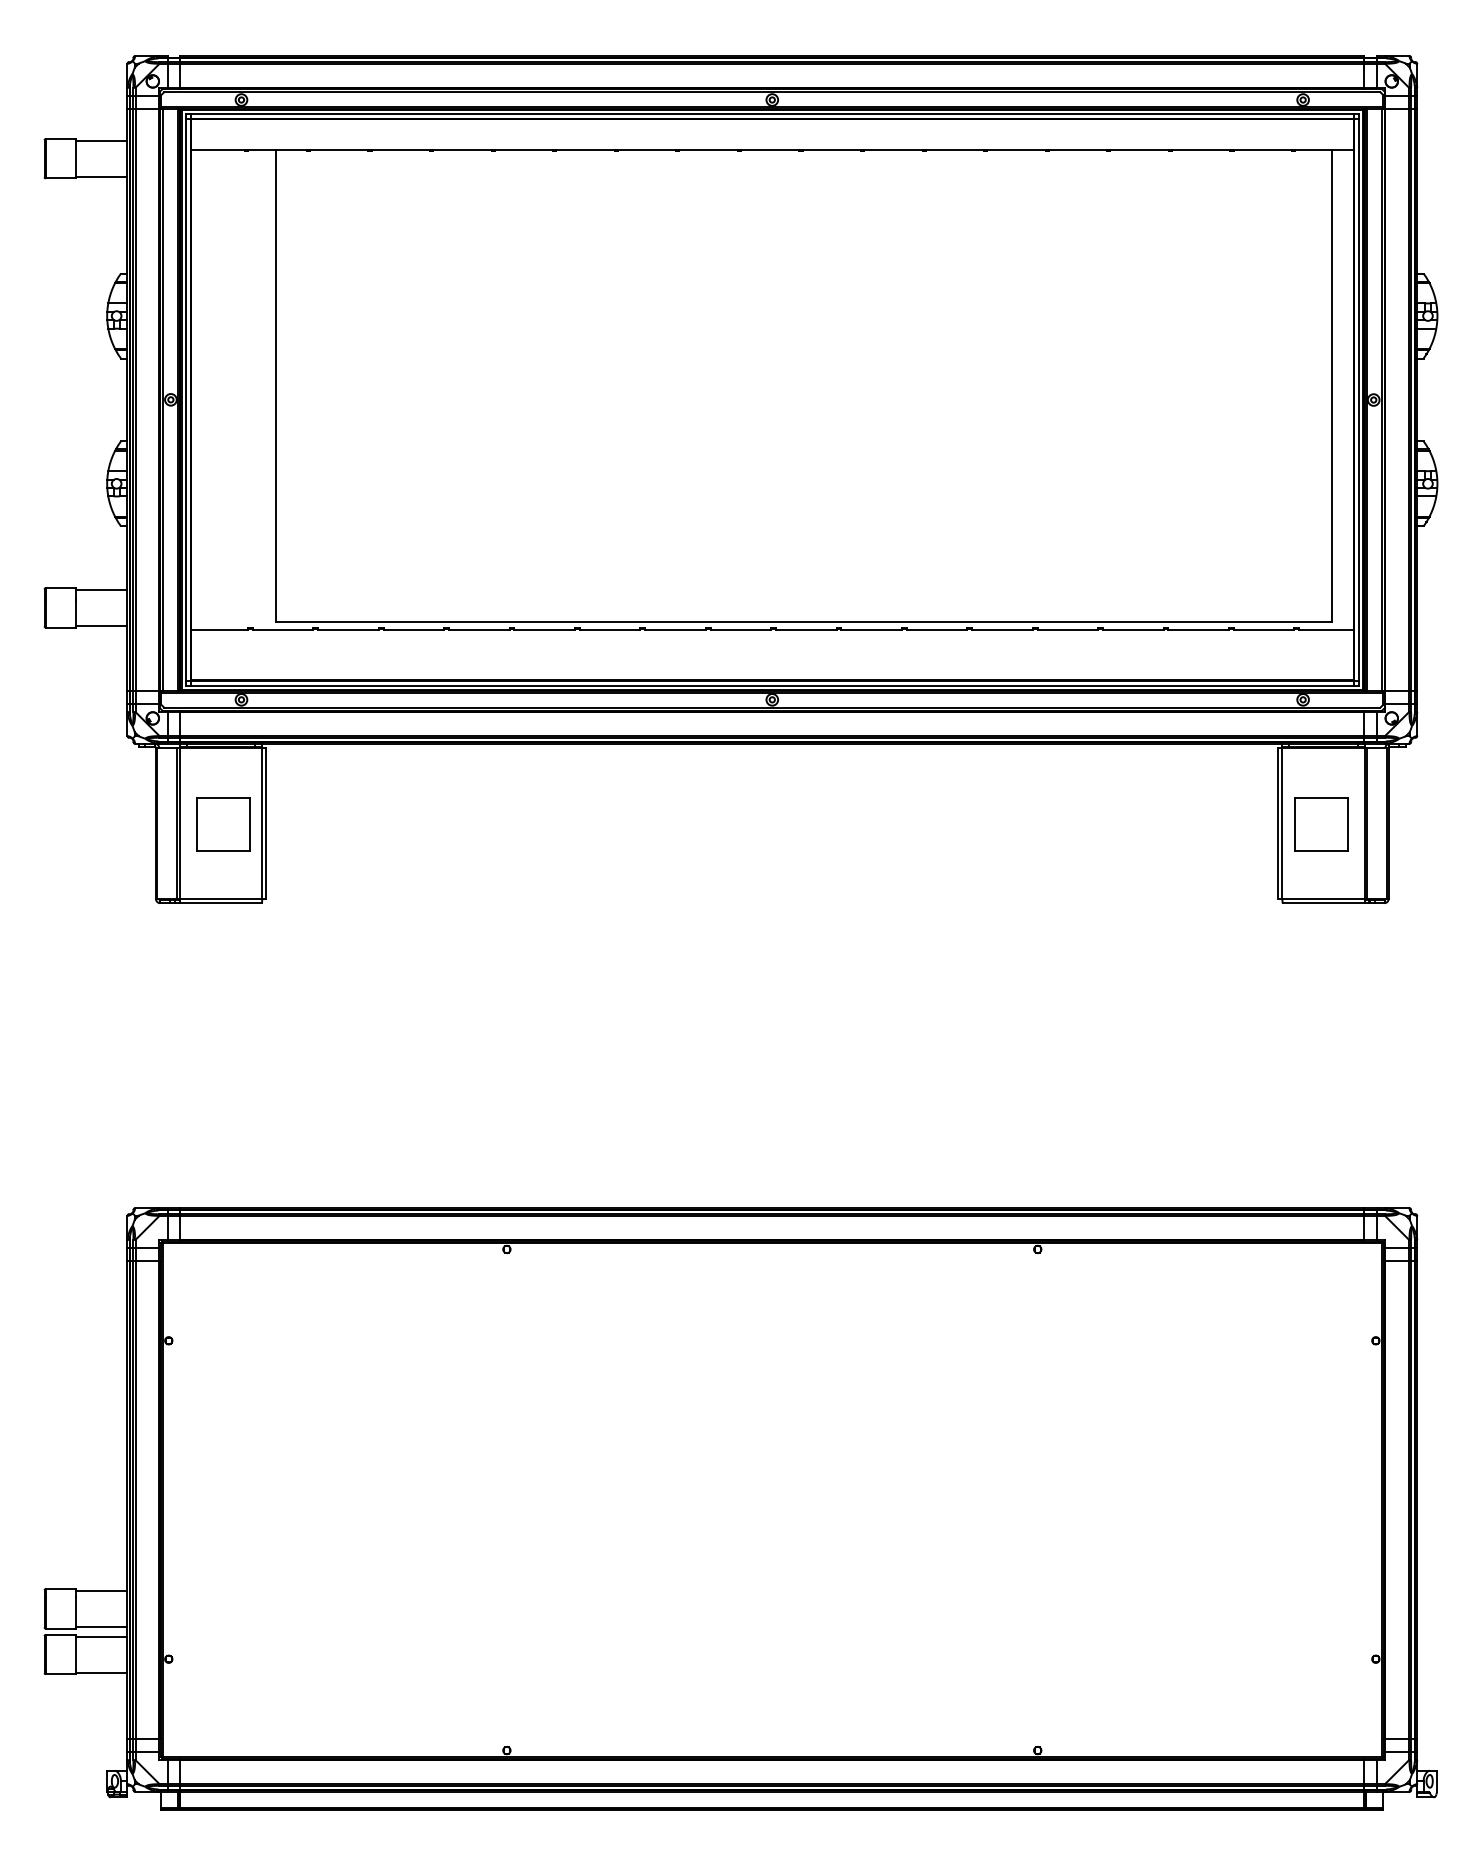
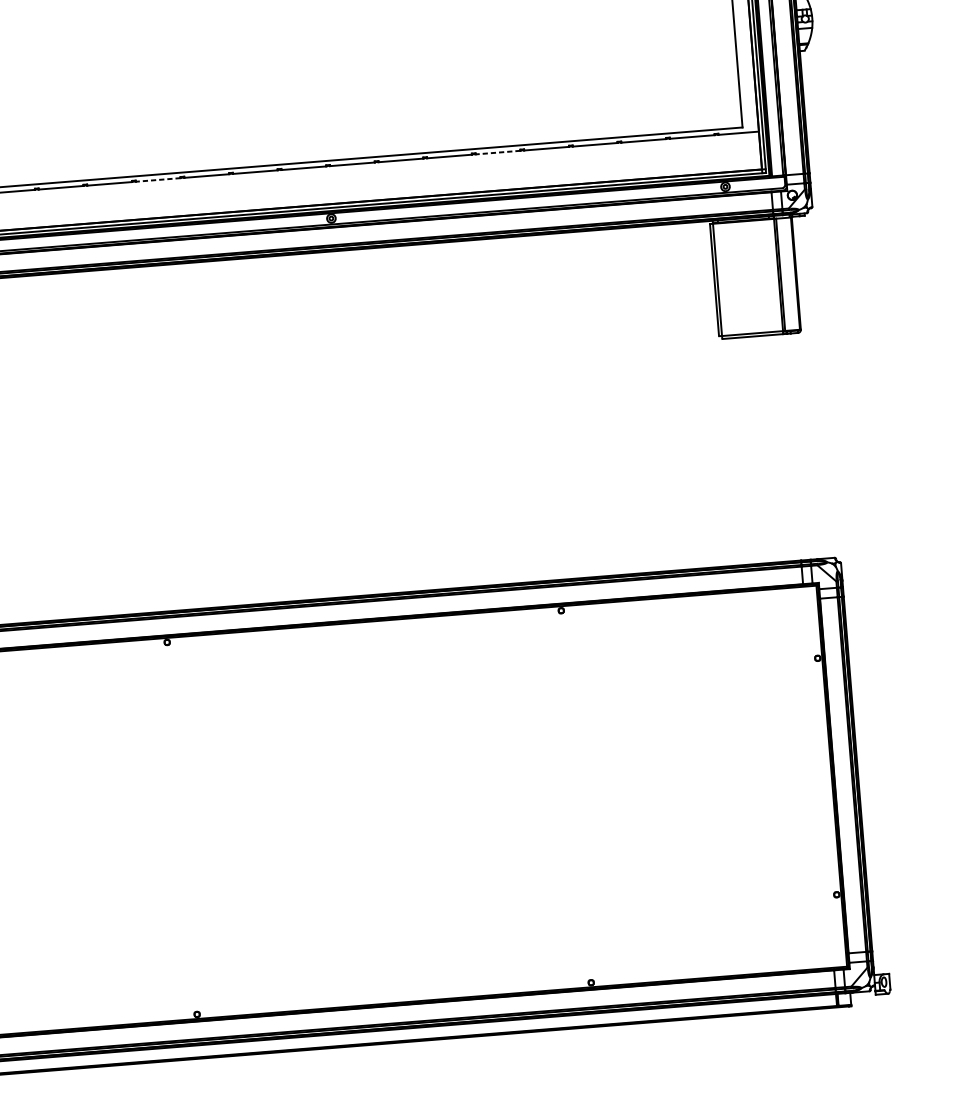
line: (544, 629) -> (158, 179), solid -> dashed
line: (1001, 629) -> (497, 152), solid -> dashed
part: (1321, 824) -> (746, 278), removed

